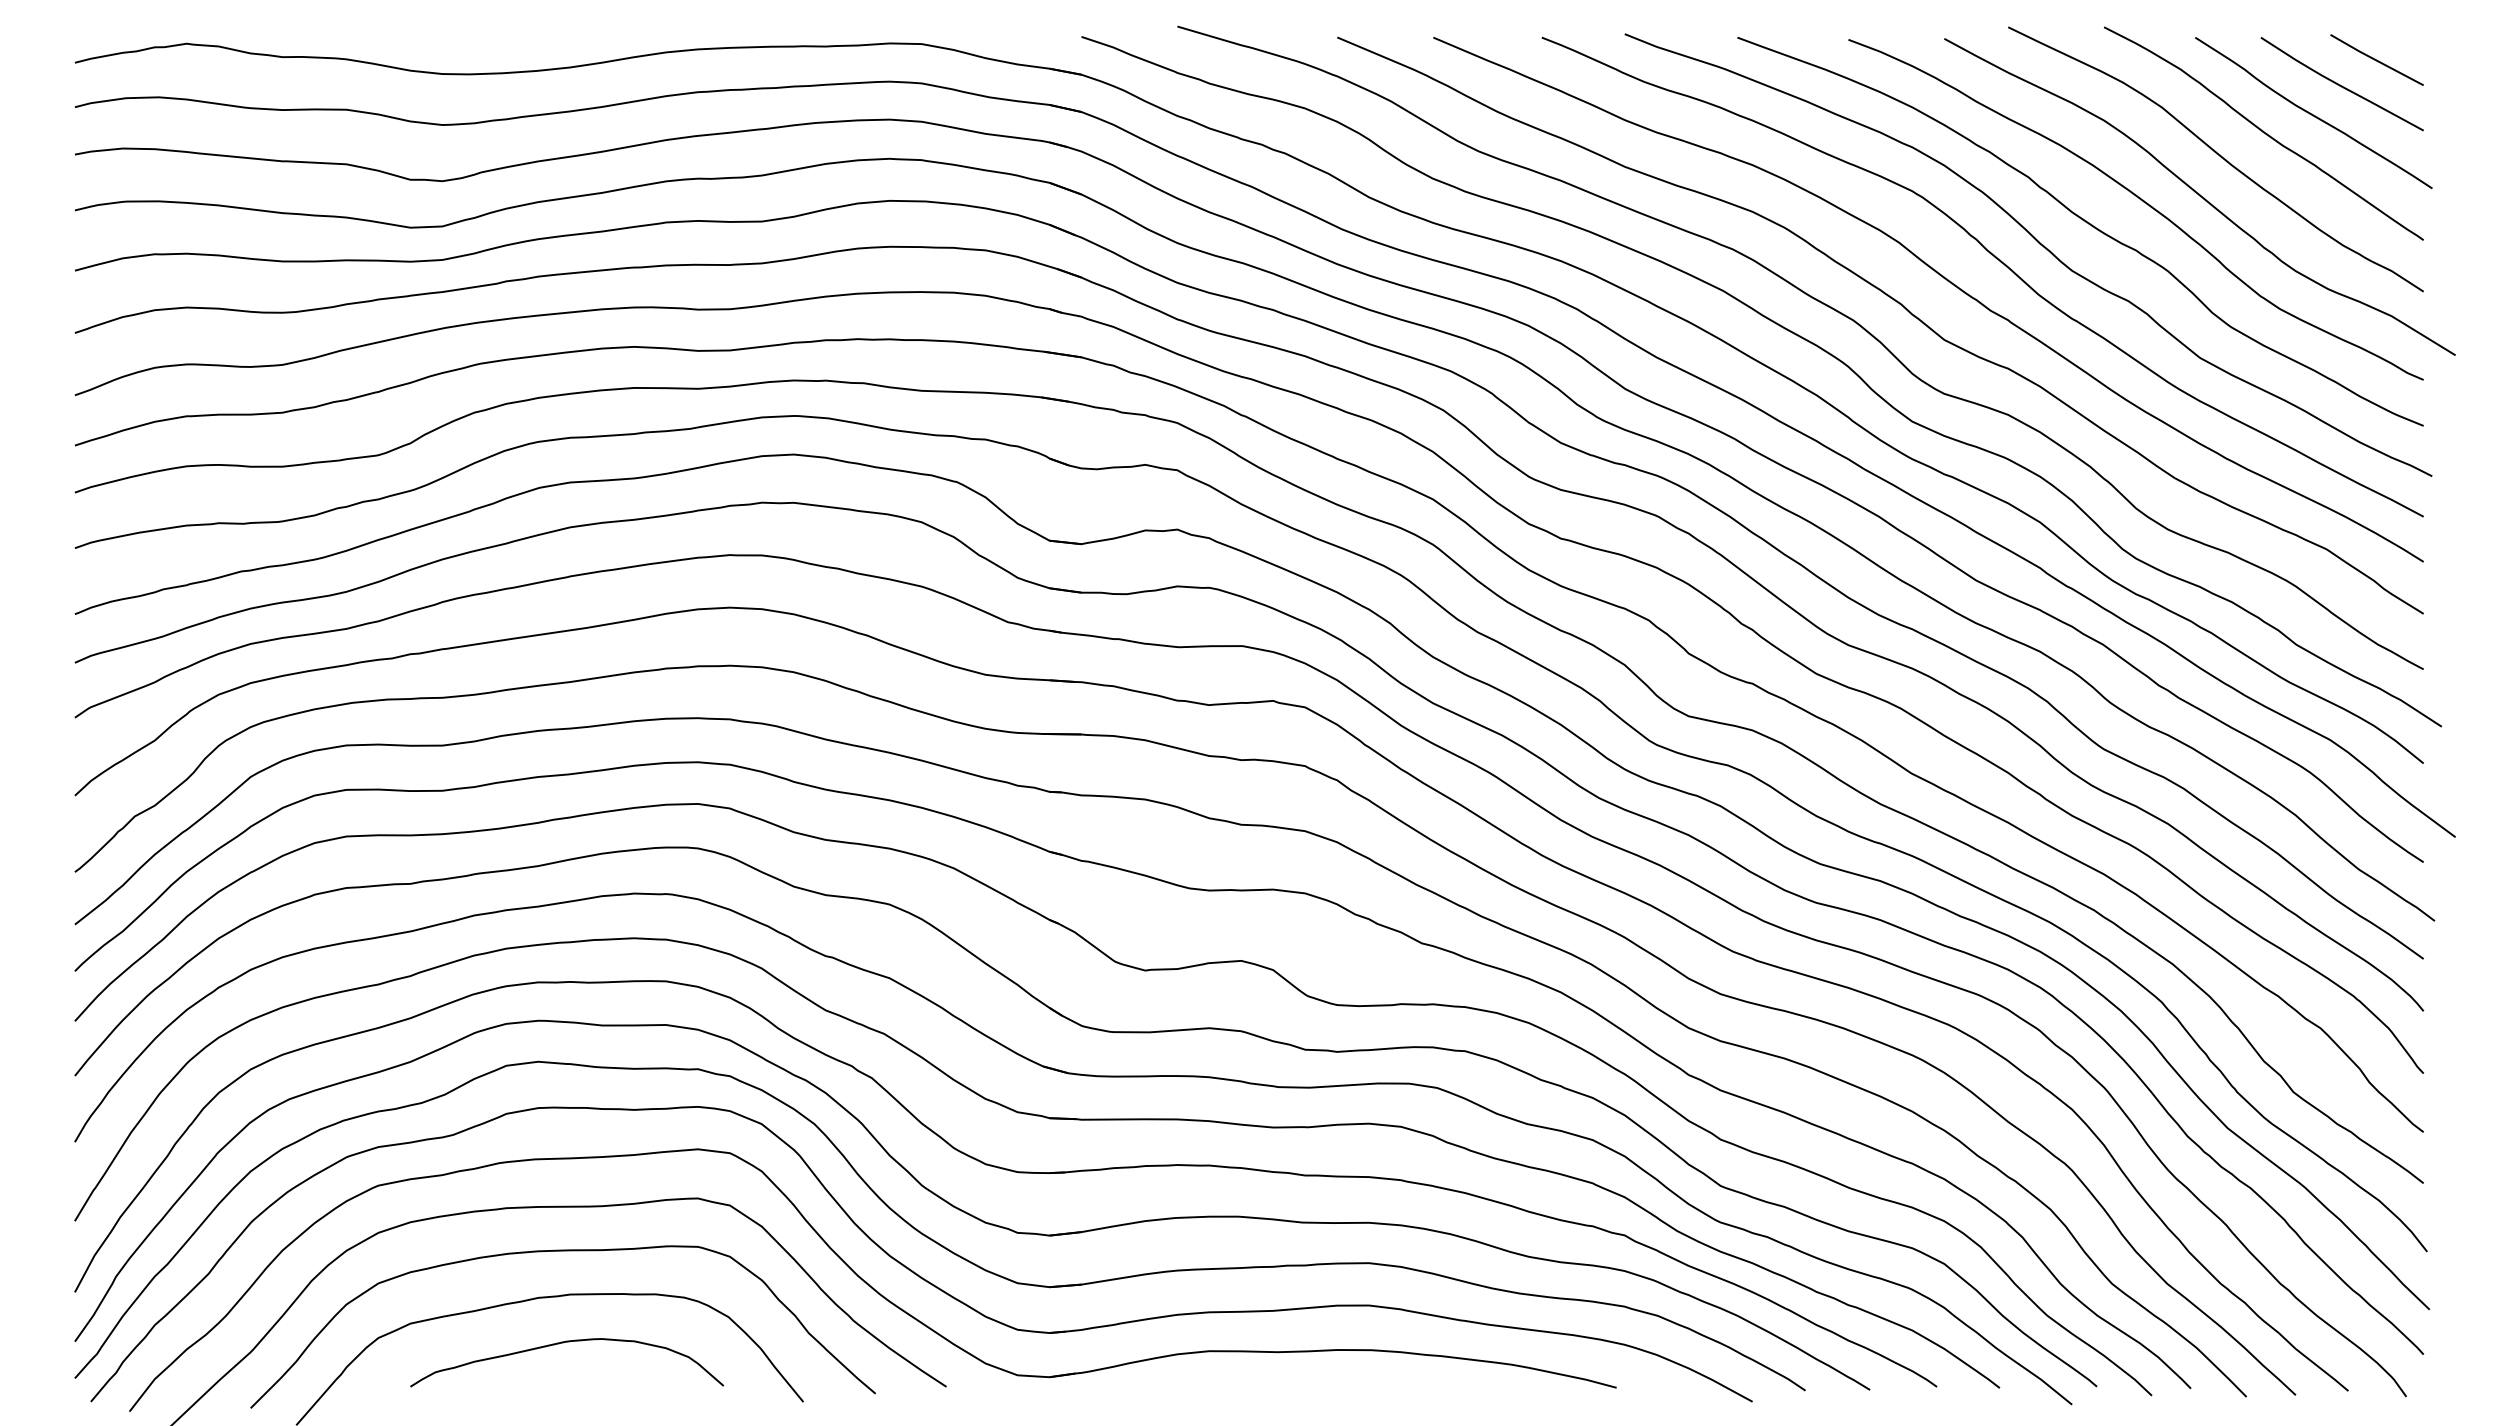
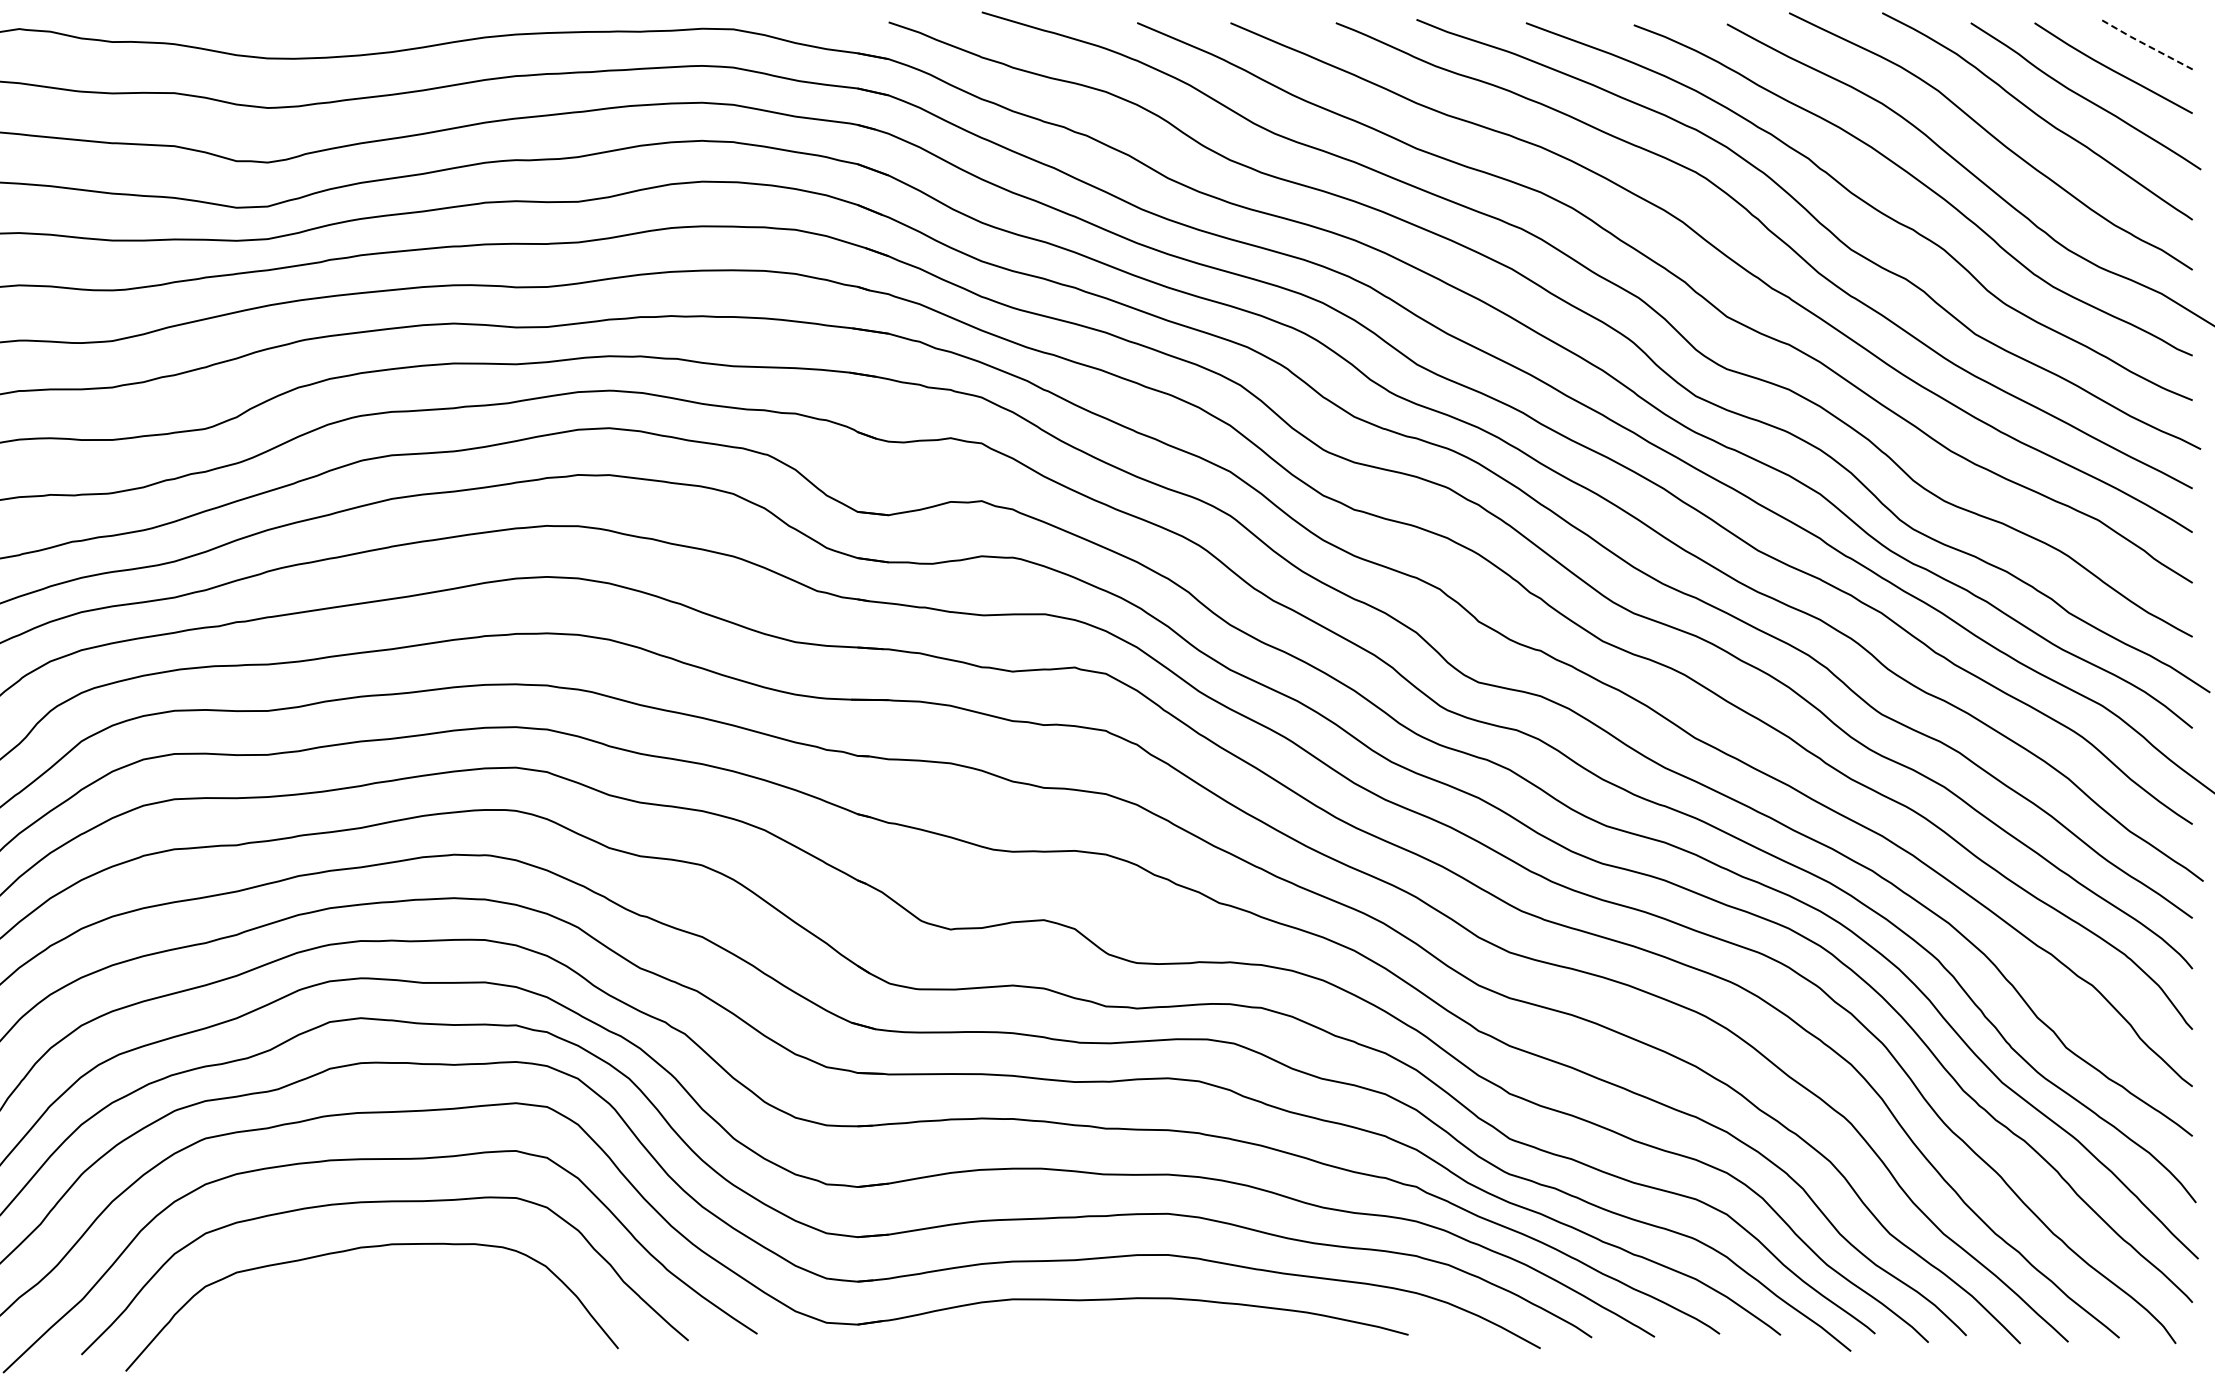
line: (2376, 60) -> (2146, 45), solid -> dashed
curve: (563, 1343) -> (385, 1291), removed

